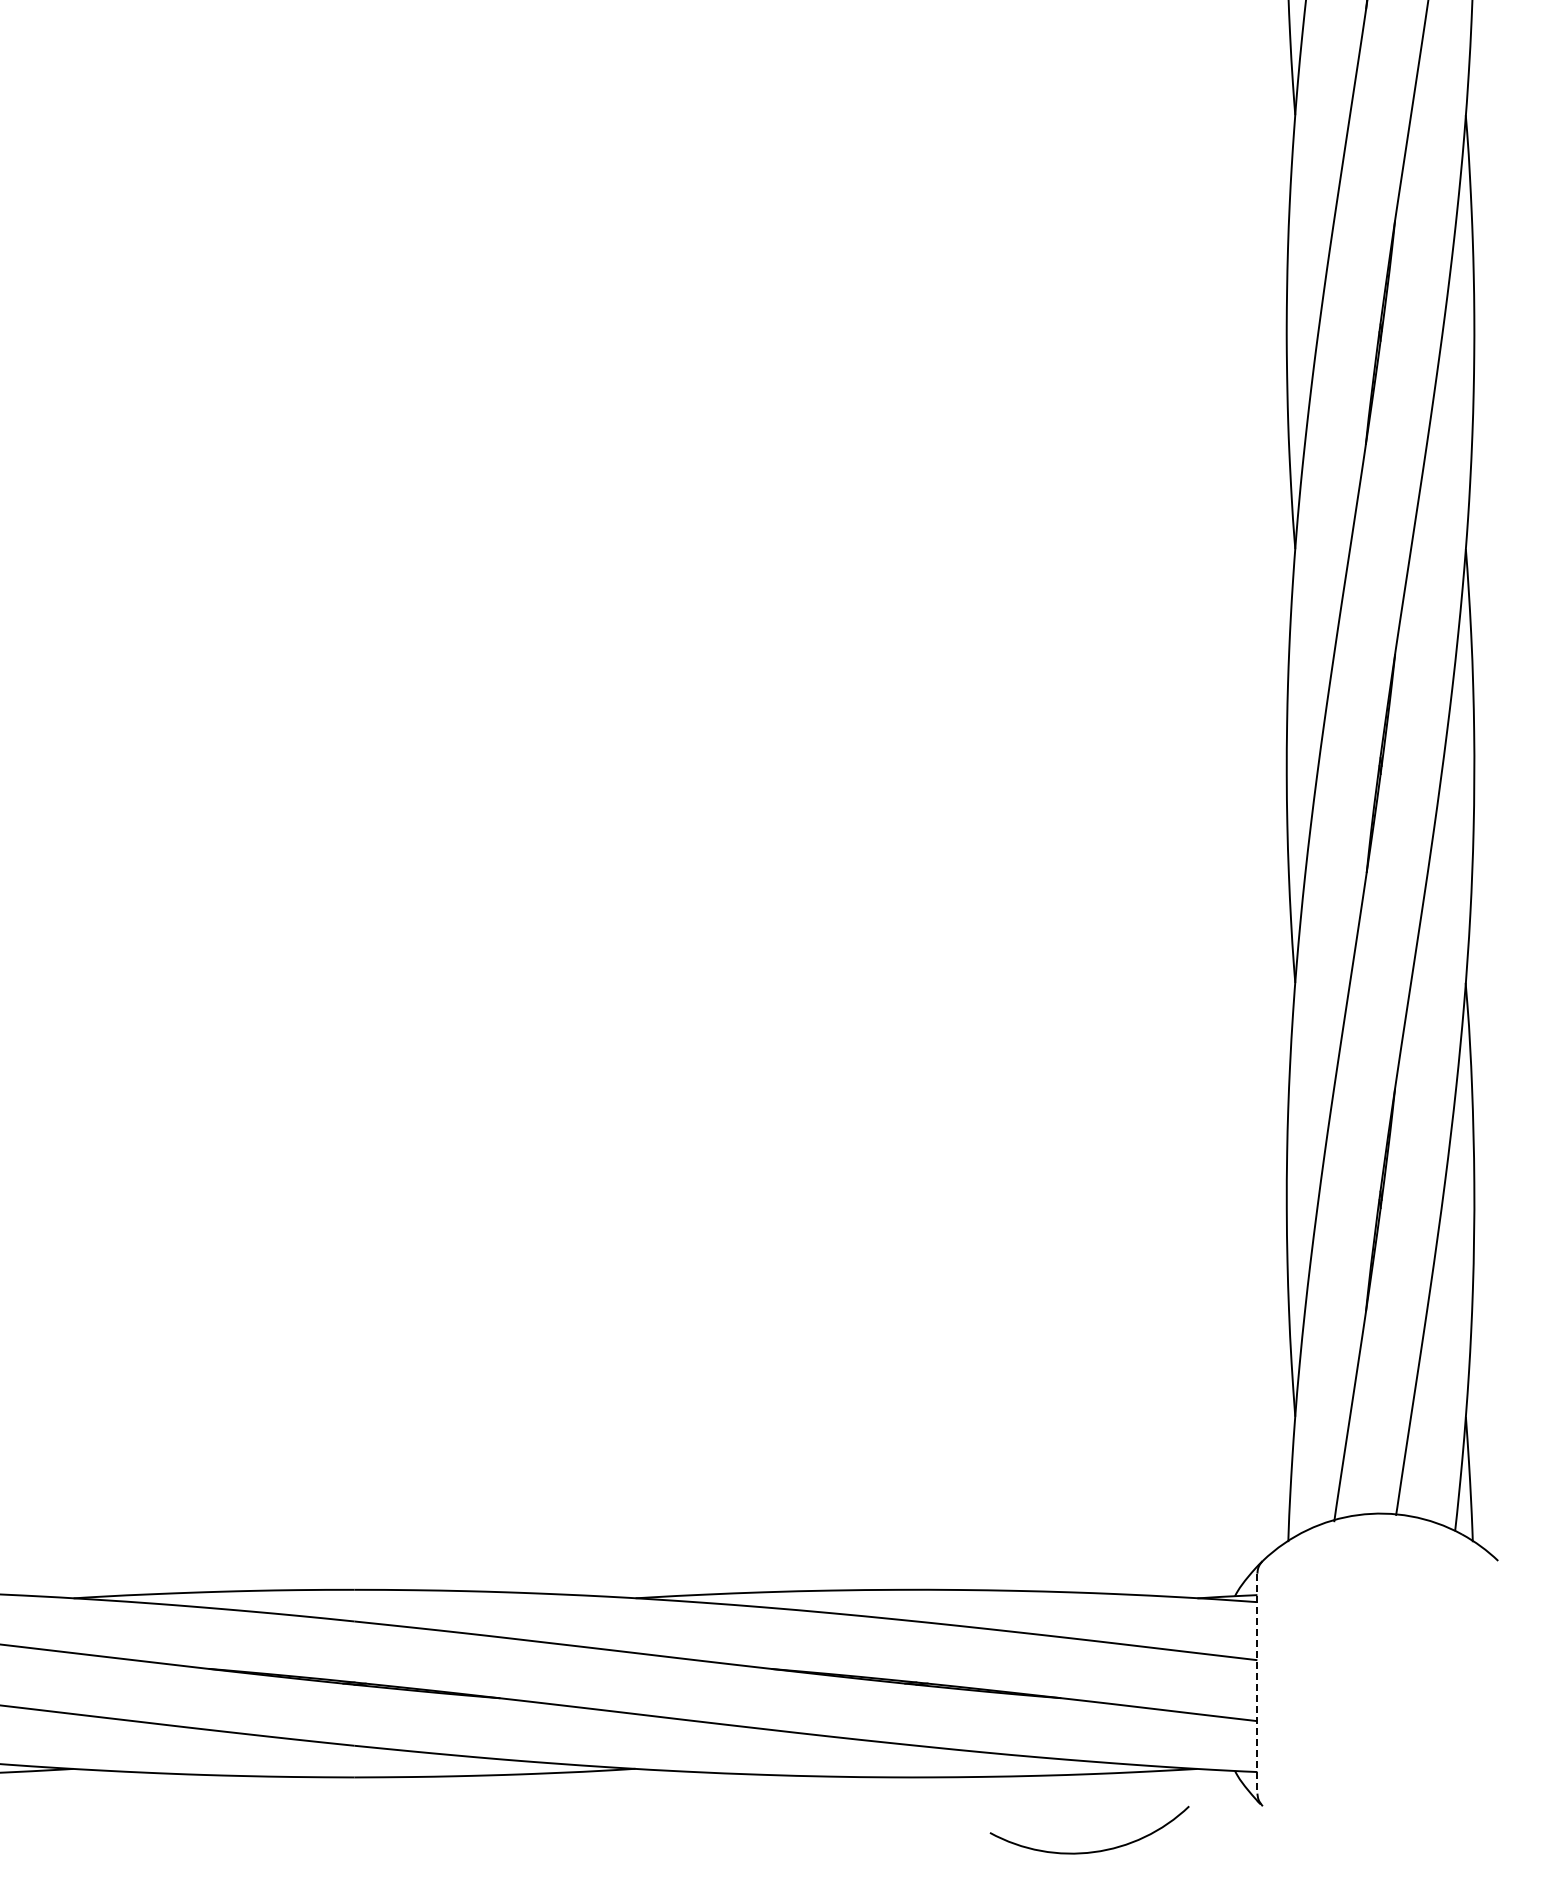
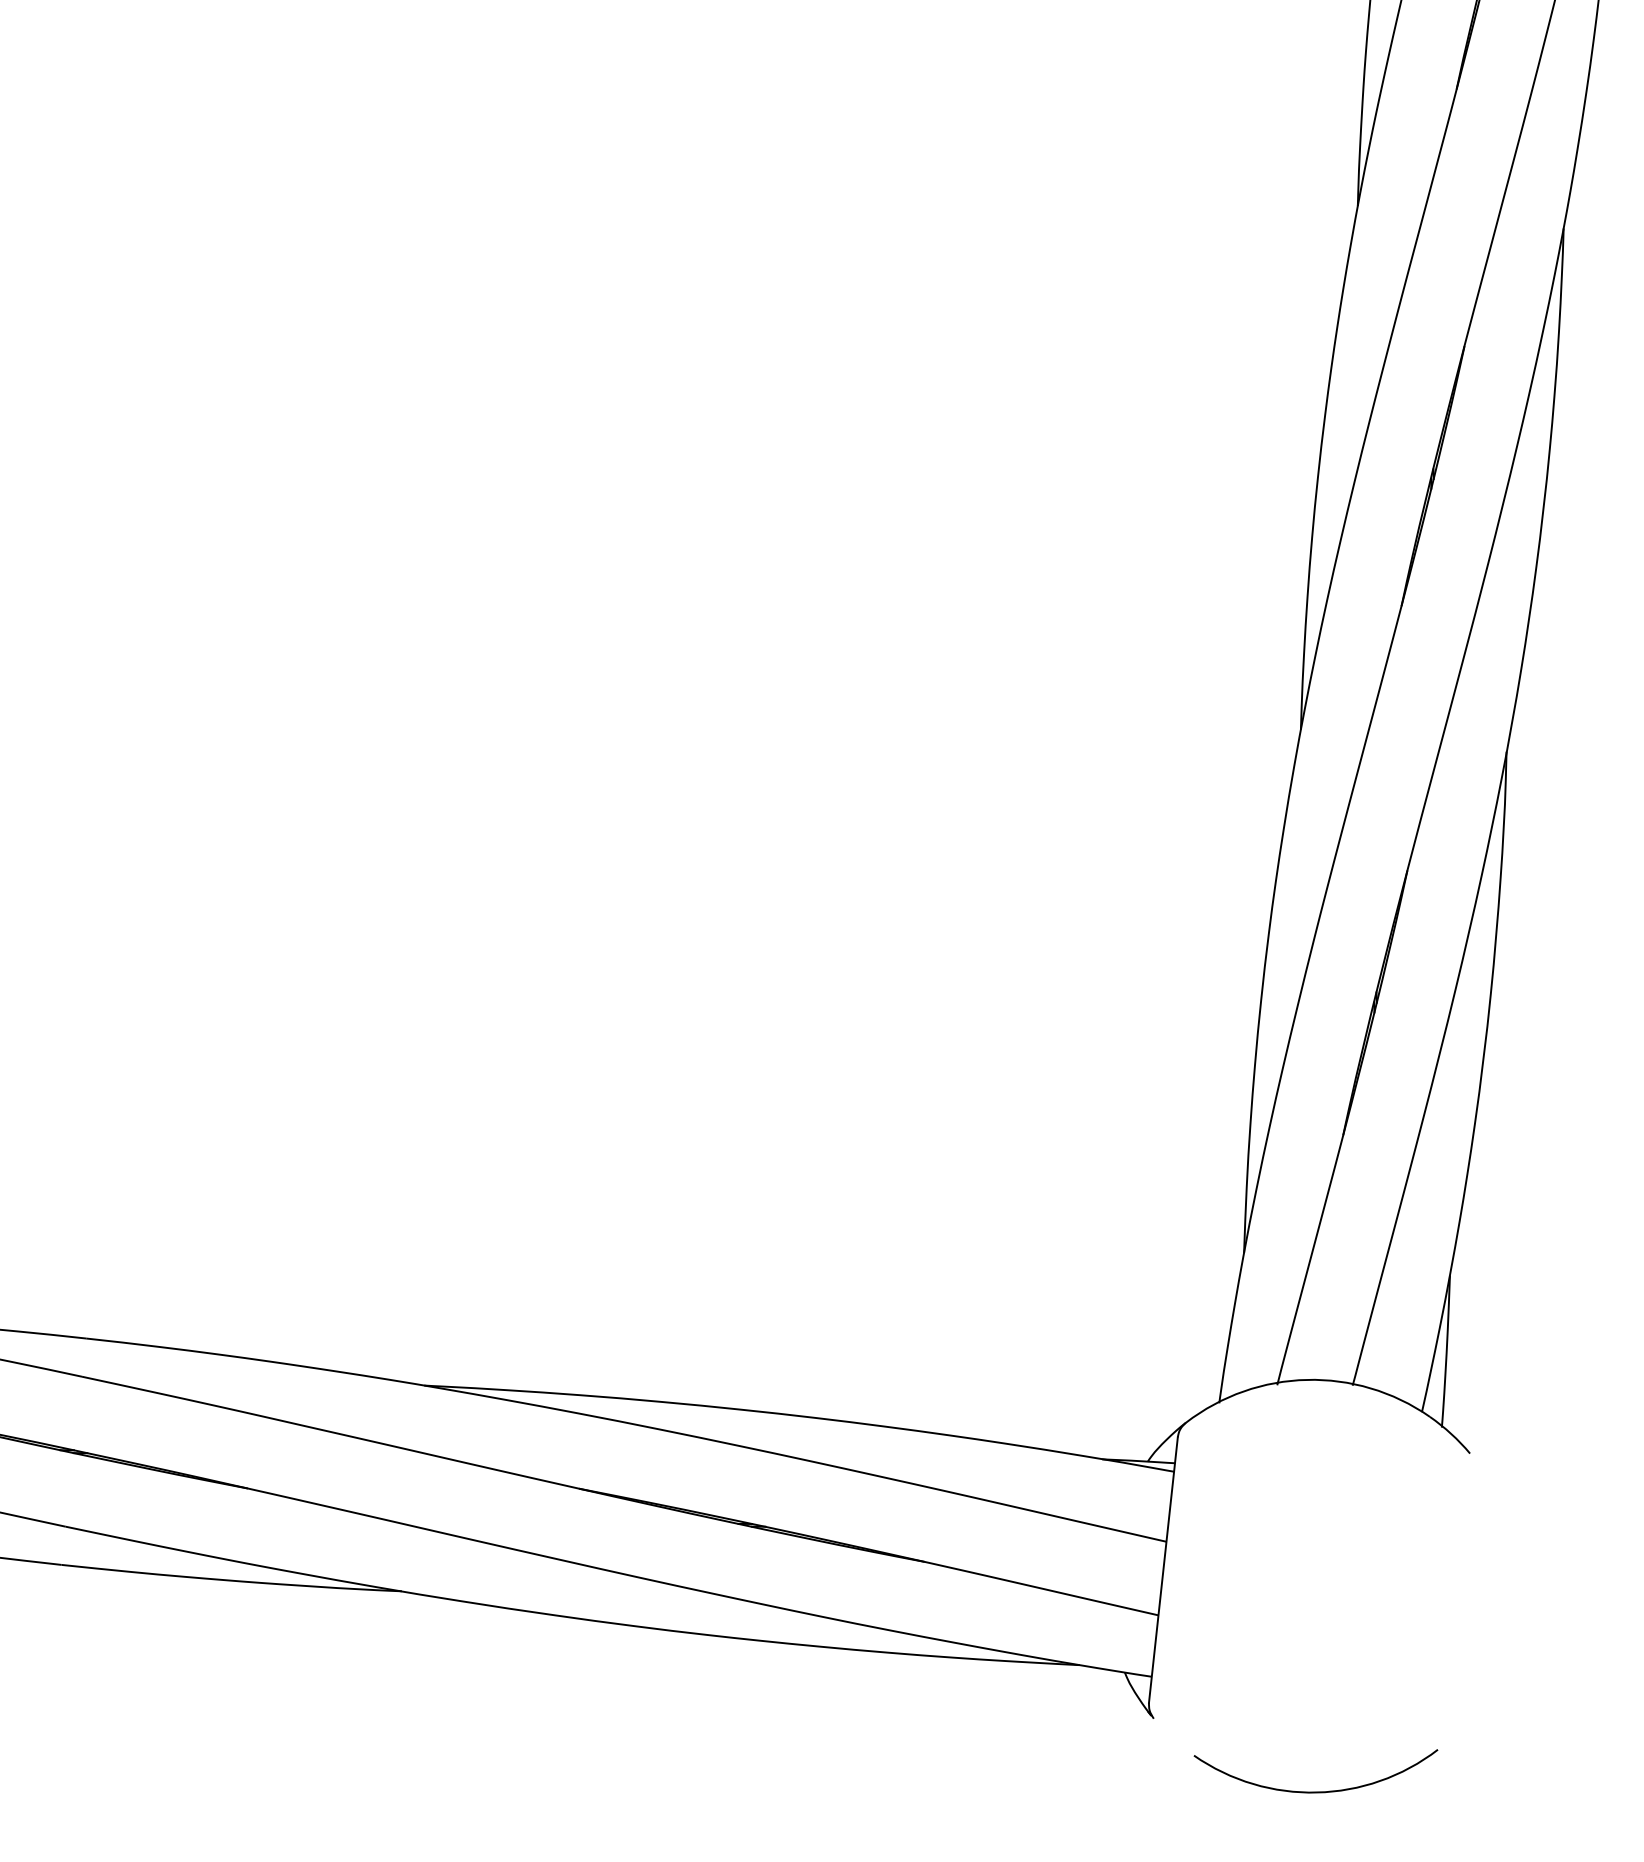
line: (1257, 1683) -> (1163, 1569), dashed -> solid
arc: (1089, 1851) -> (1311, 1791), moved

